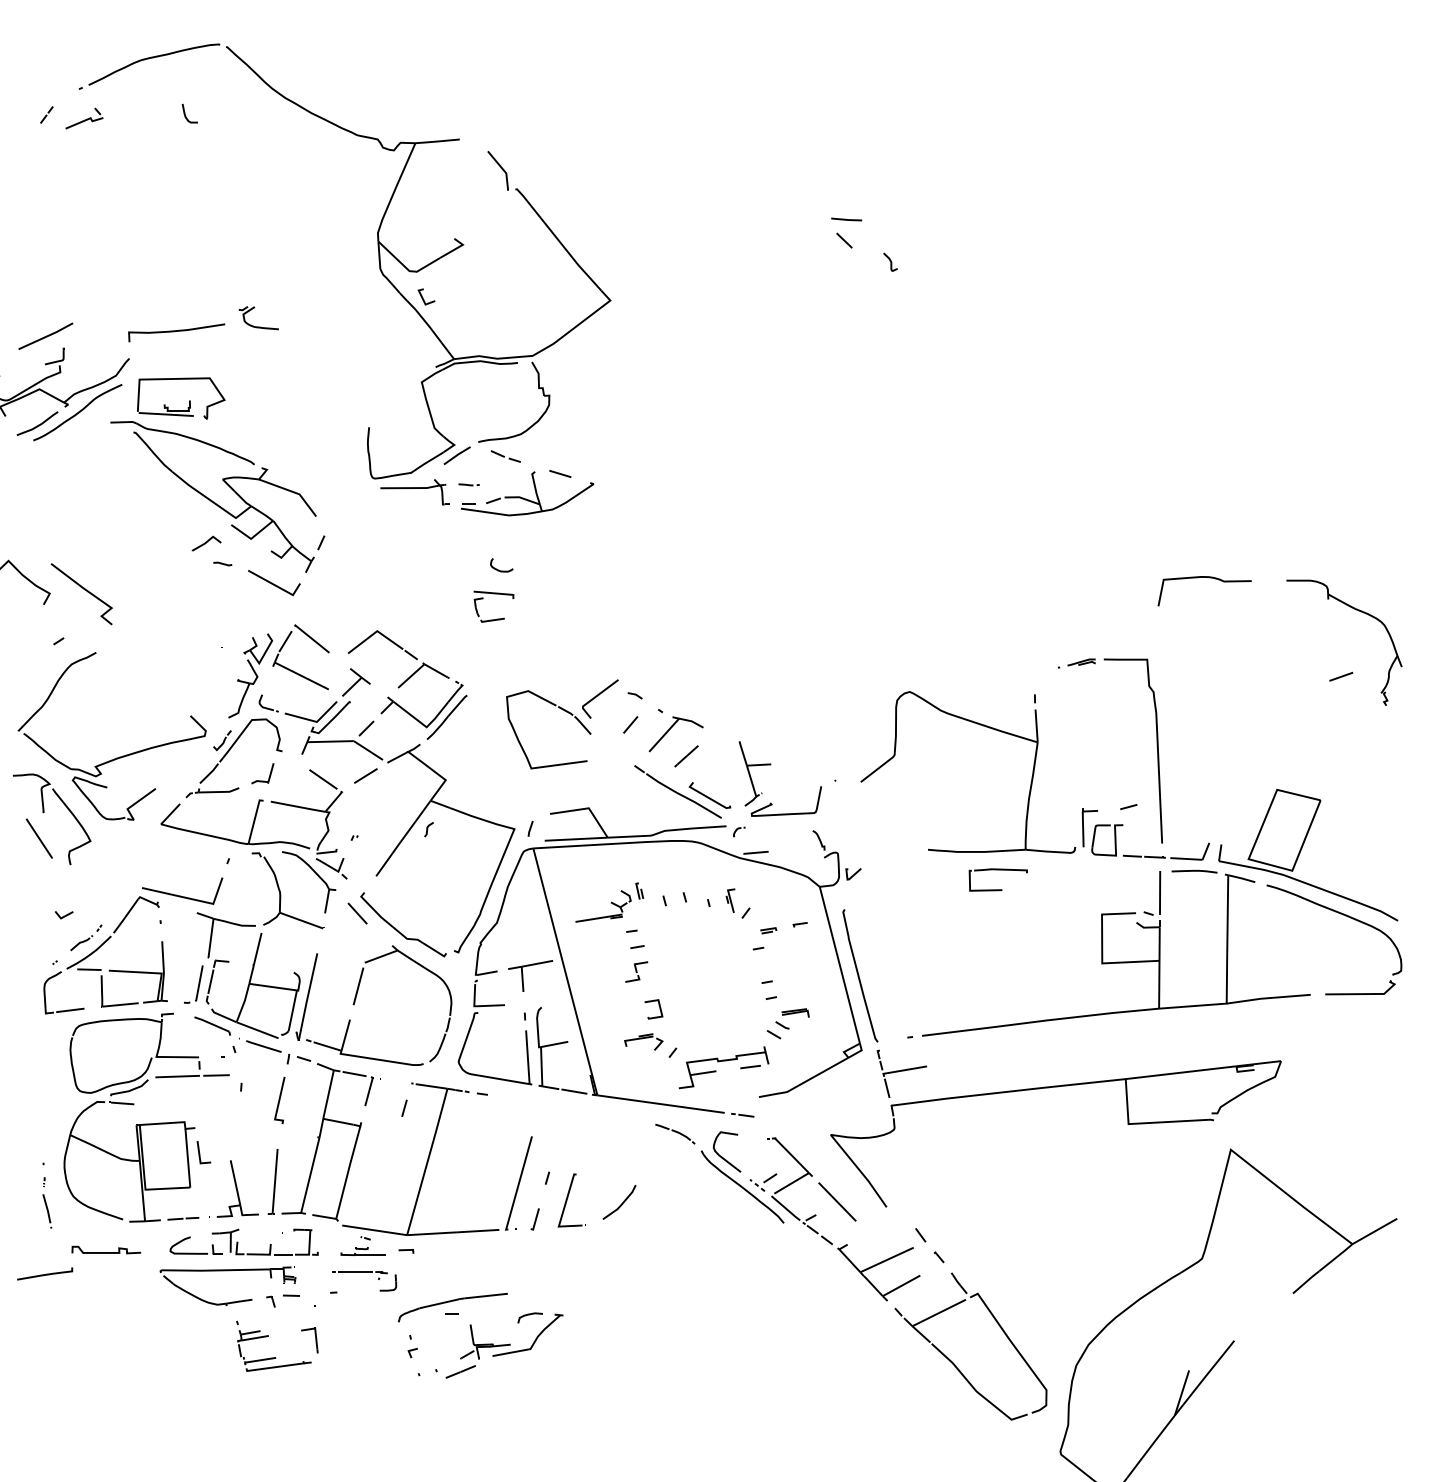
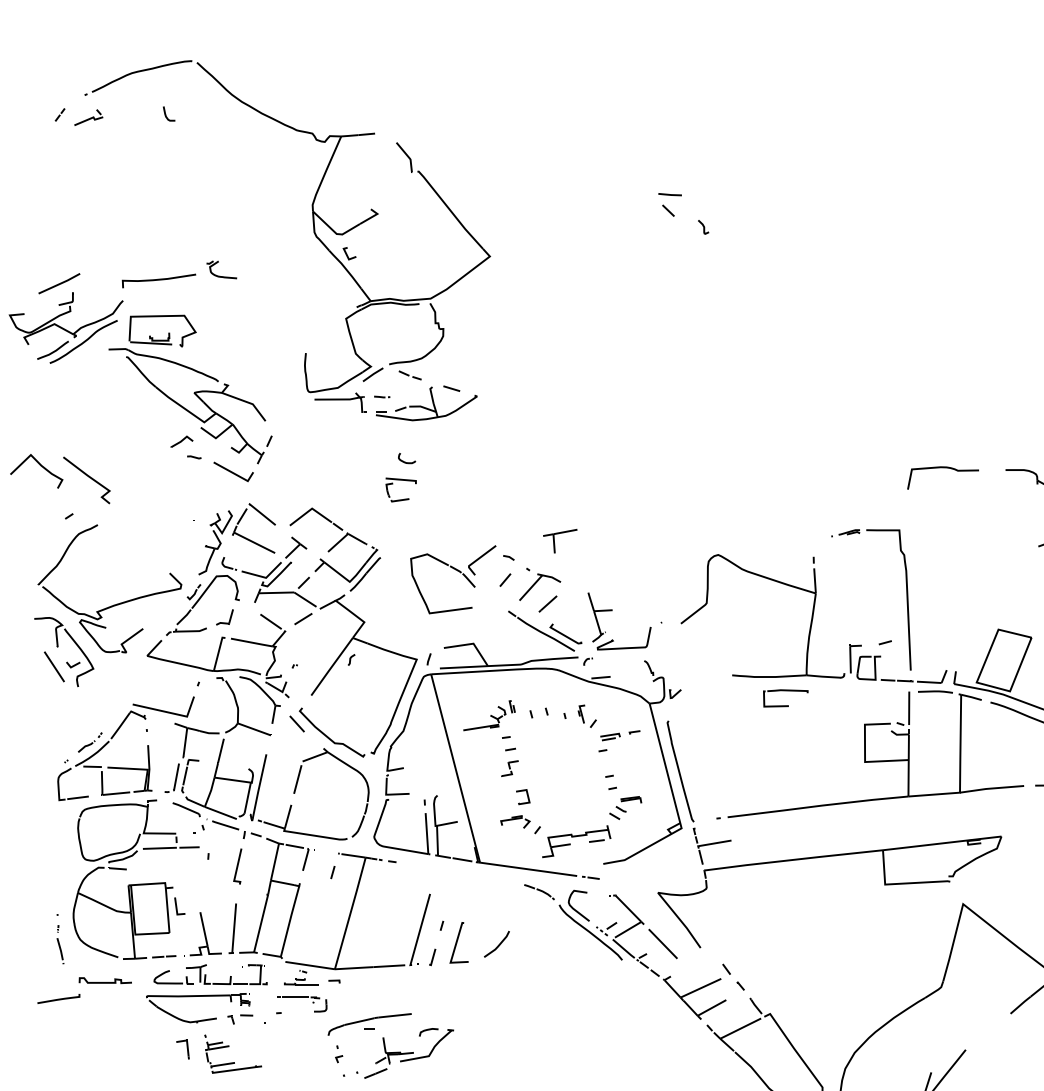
line: (64, 915) -> (73, 665), moved
part: (768, 930) -> (610, 736), size x1.6
part: (523, 975) -> (554, 540), moved
part: (309, 1340) -> (182, 1049), moved

